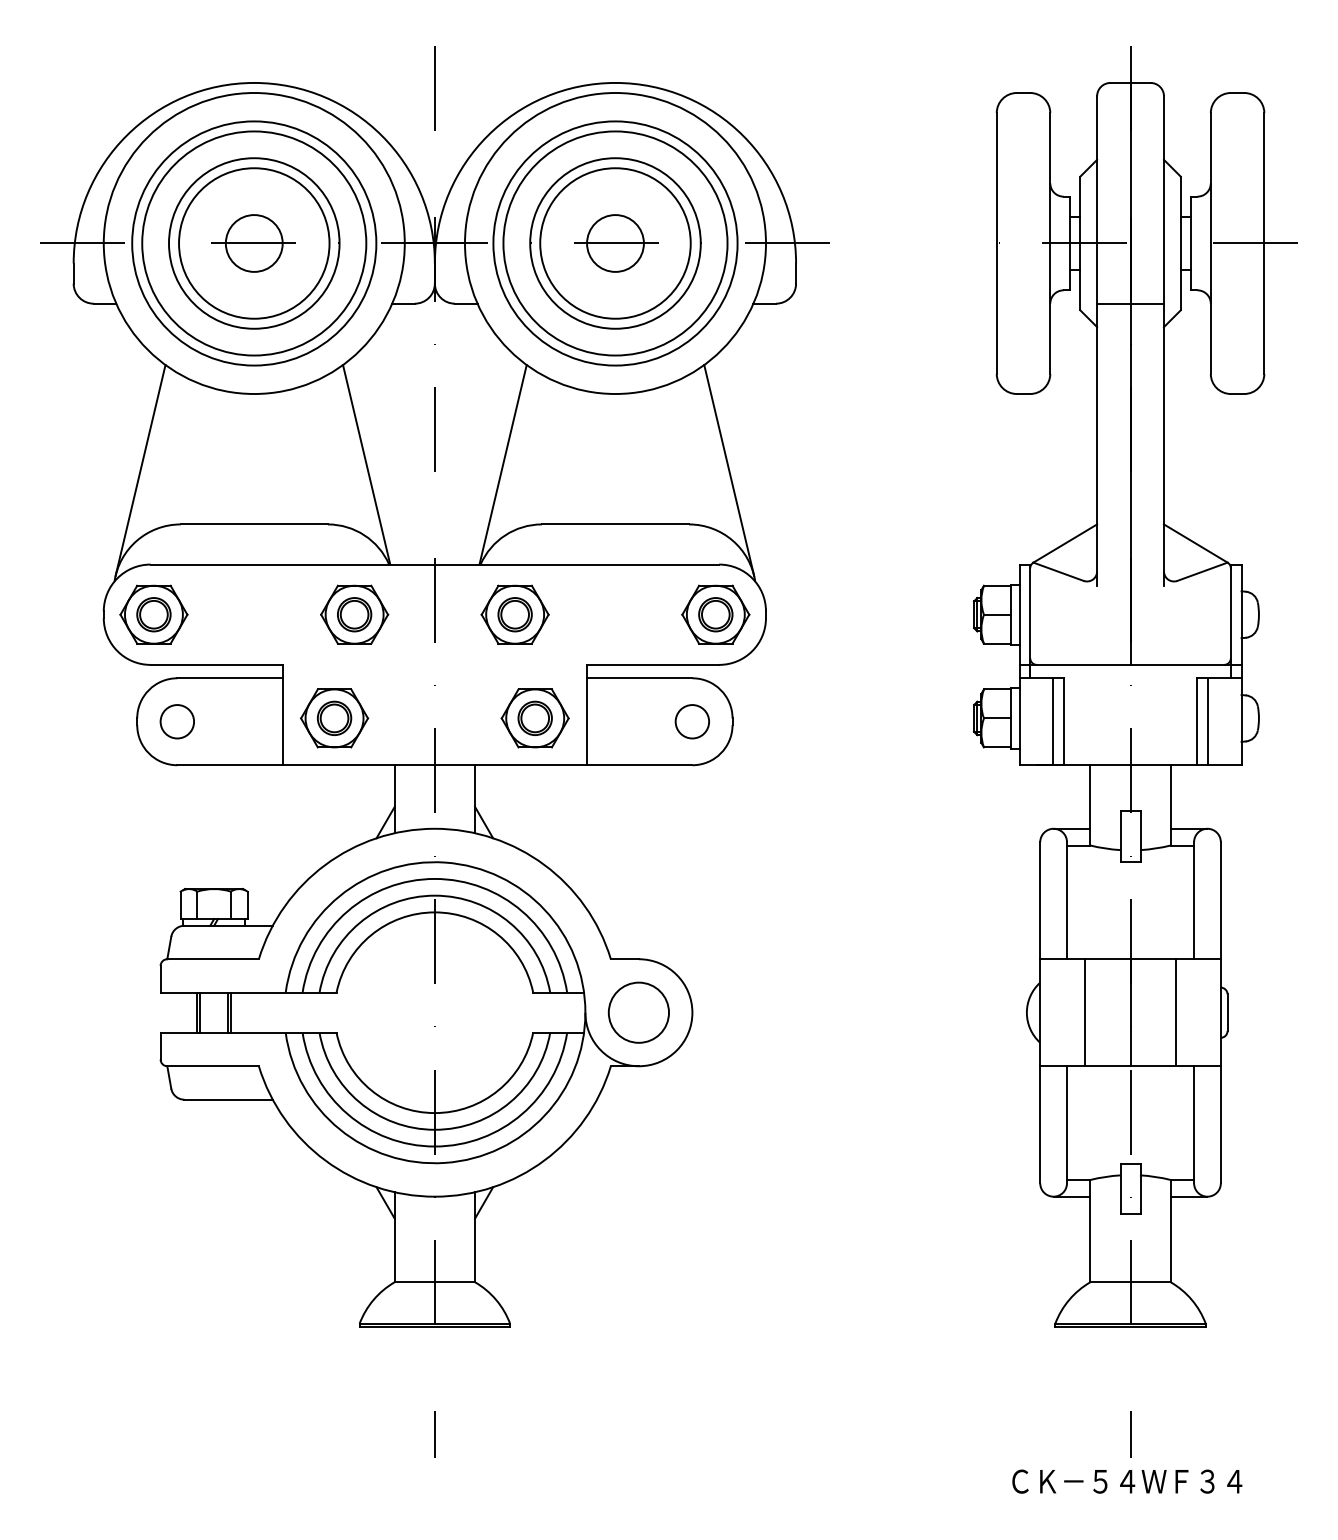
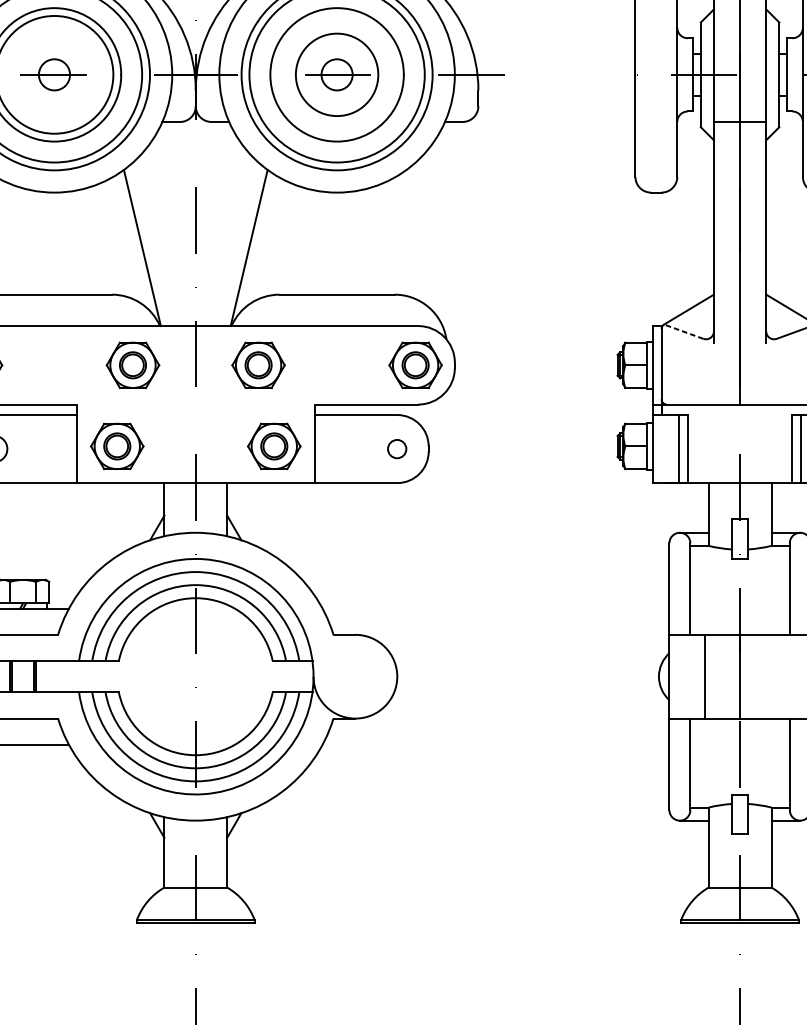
circle: (253, 243) -> (53, 74), size x0.7
circle: (615, 243) -> (337, 74), size x0.7
circle: (615, 243) -> (337, 74), size x0.7
line: (729, 470) -> (426, 252), removed
line: (1058, 571) -> (683, 331), solid -> dashed
circle: (691, 721) -> (396, 448), size x0.7
circle: (638, 1012) -> (355, 676), removed
line: (1175, 1012) -> (775, 676), removed

